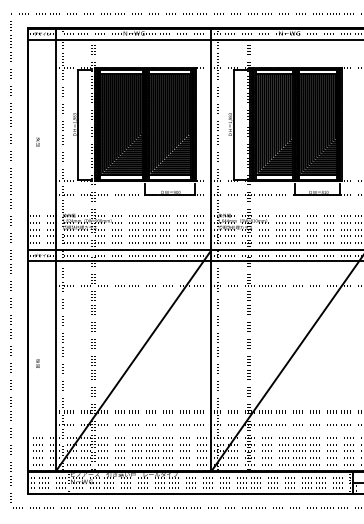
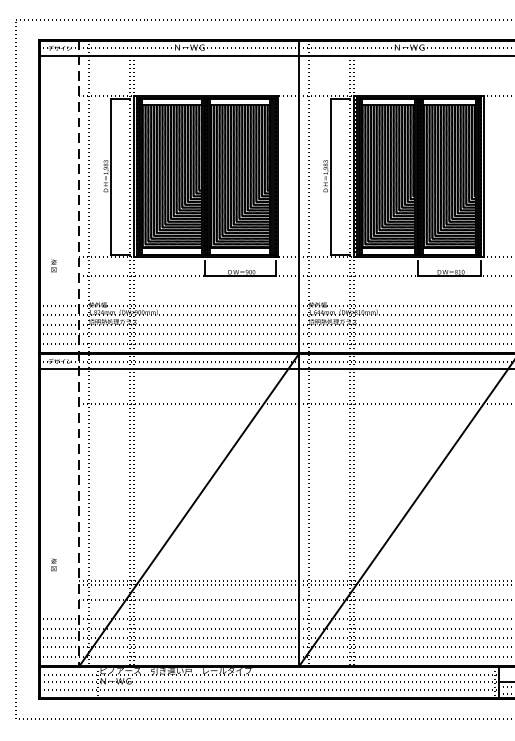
text: (37, 141) -> (53, 265), moved
line: (55, 249) -> (78, 352), solid -> dashed
text: (37, 363) -> (53, 564), moved

